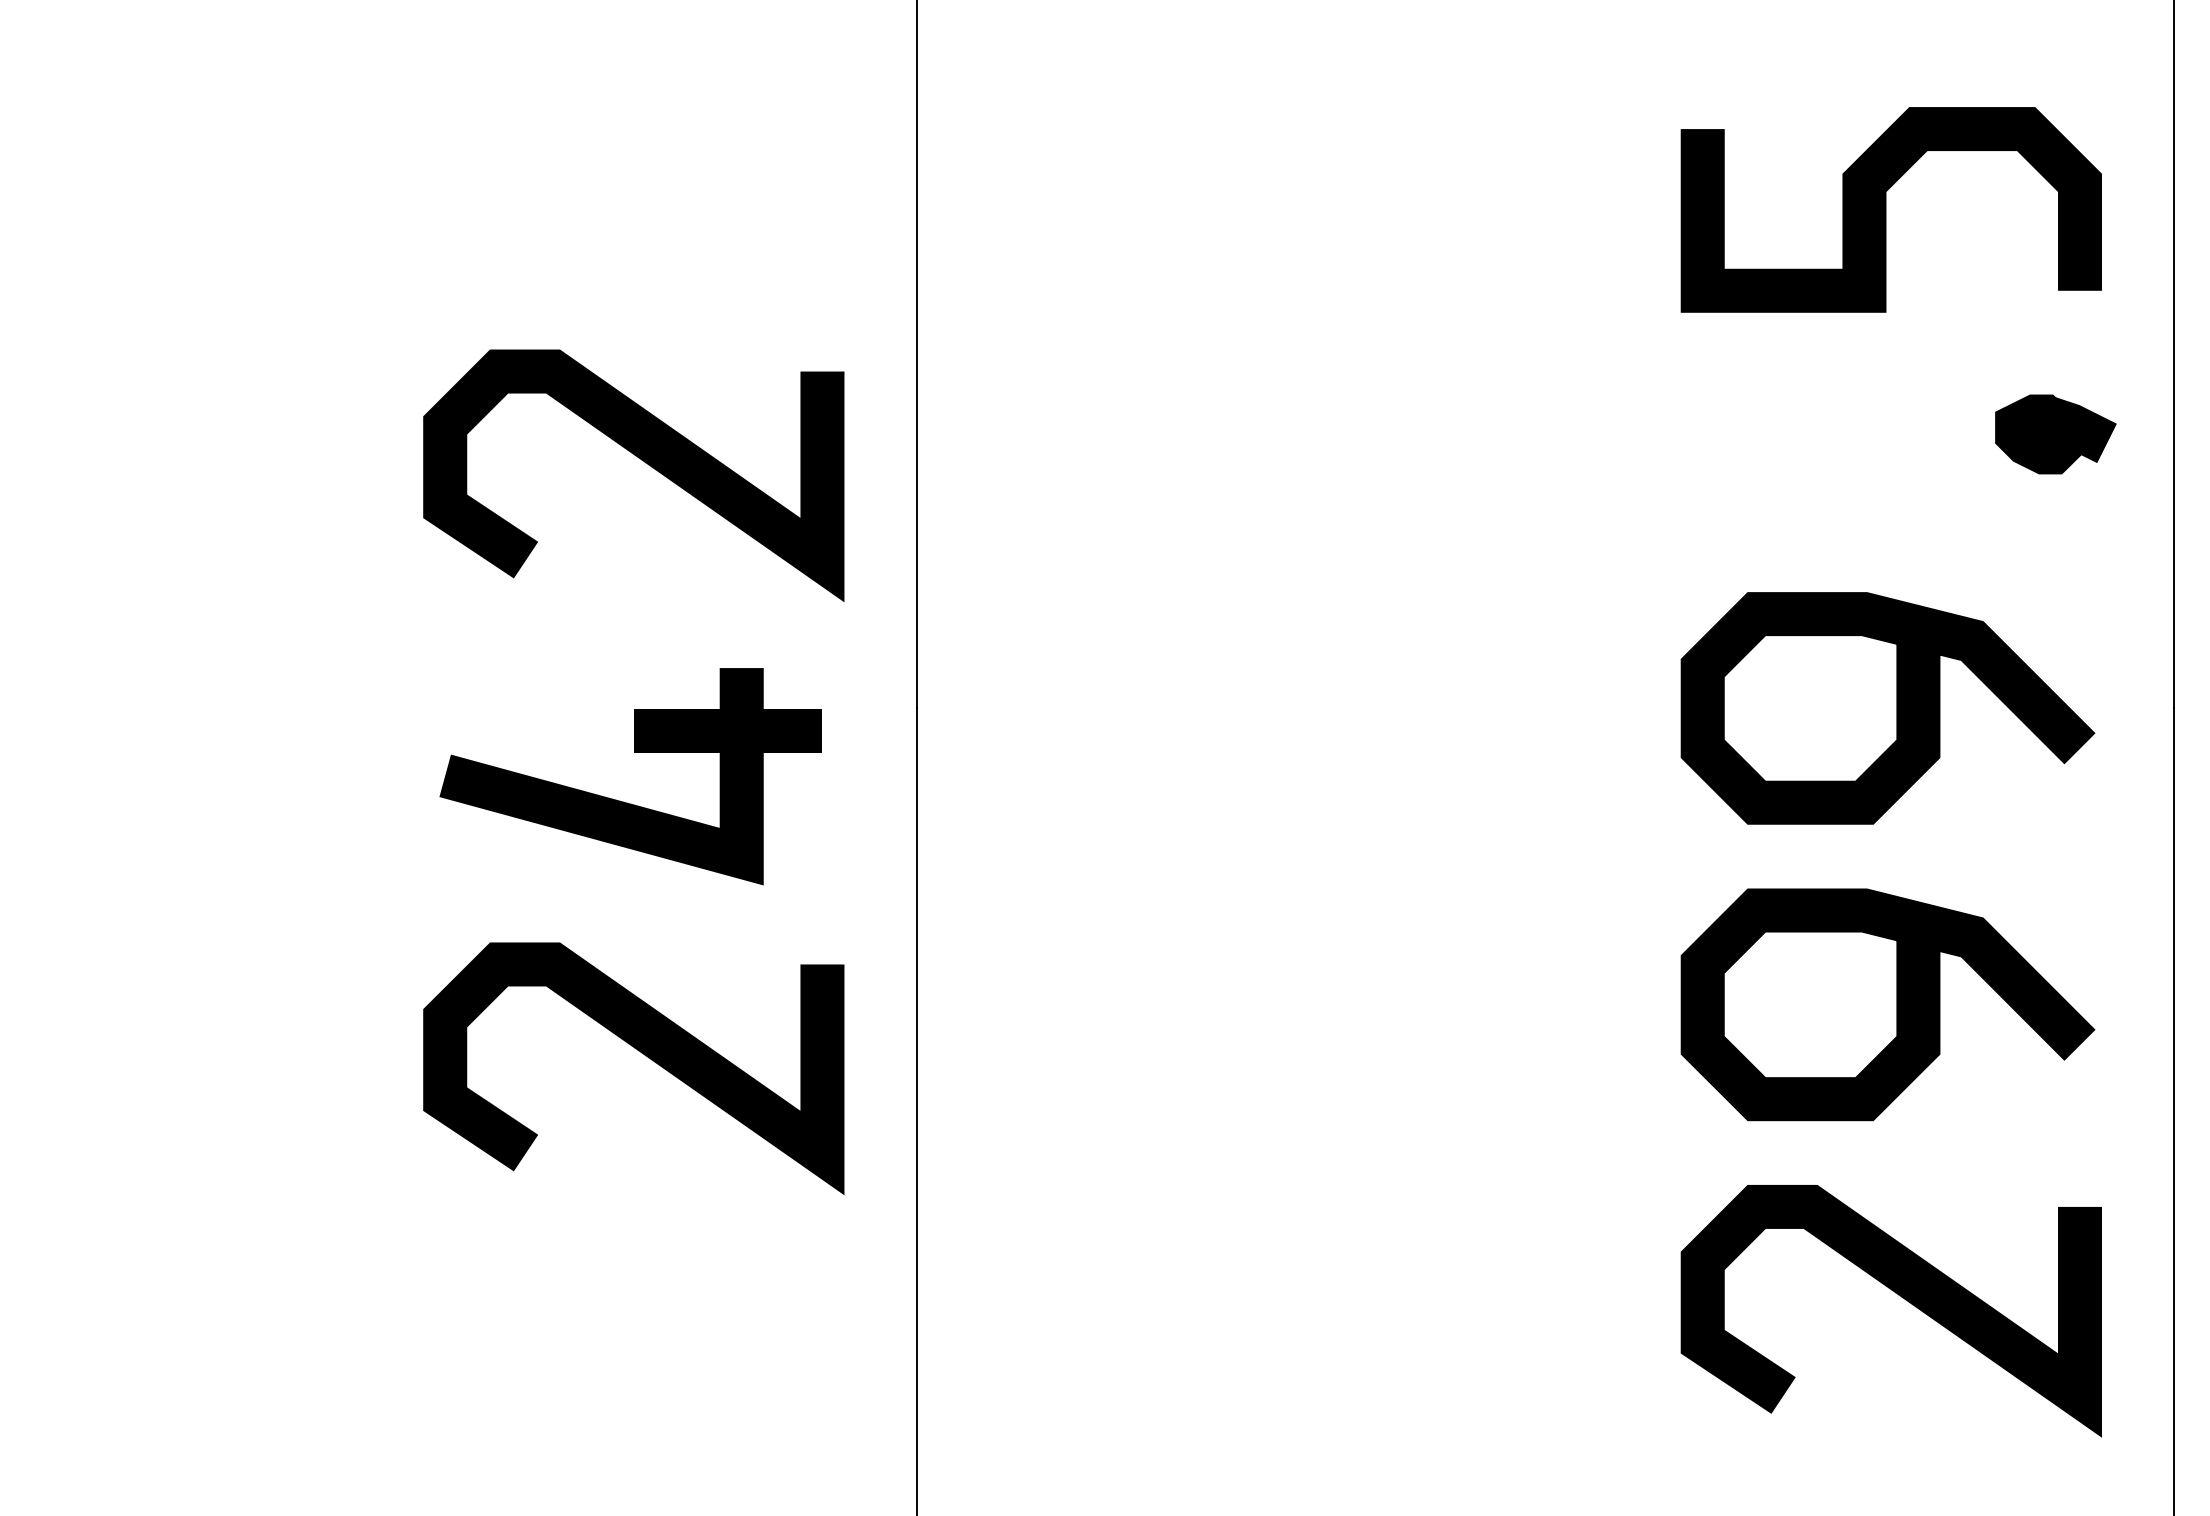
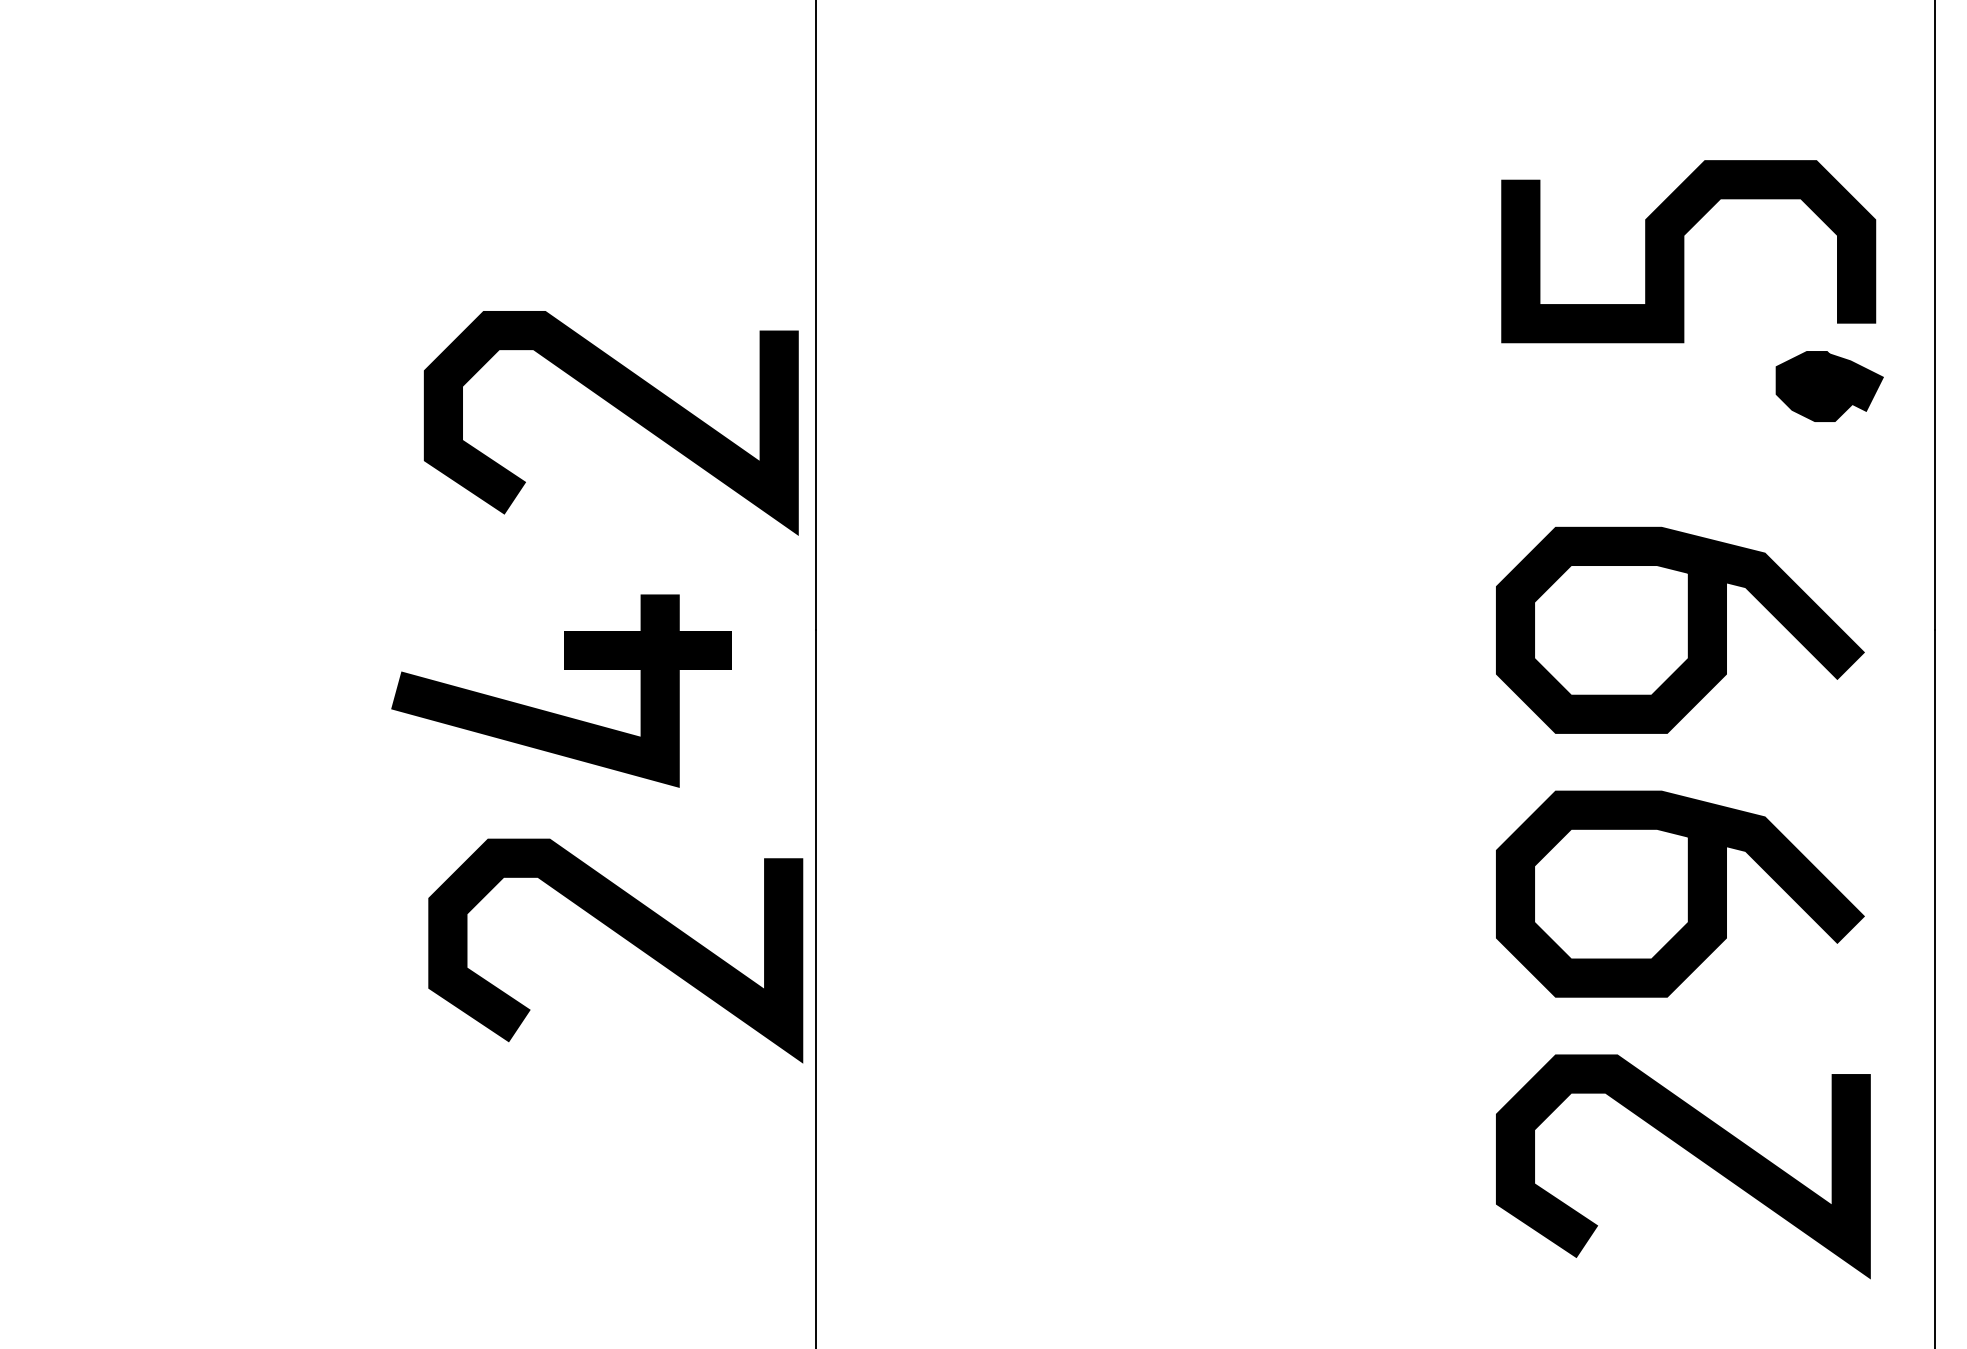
curve: (1886, 209) -> (1684, 251), moved
curve: (645, 463) -> (621, 412), moved
curve: (641, 1053) -> (622, 937), moved

